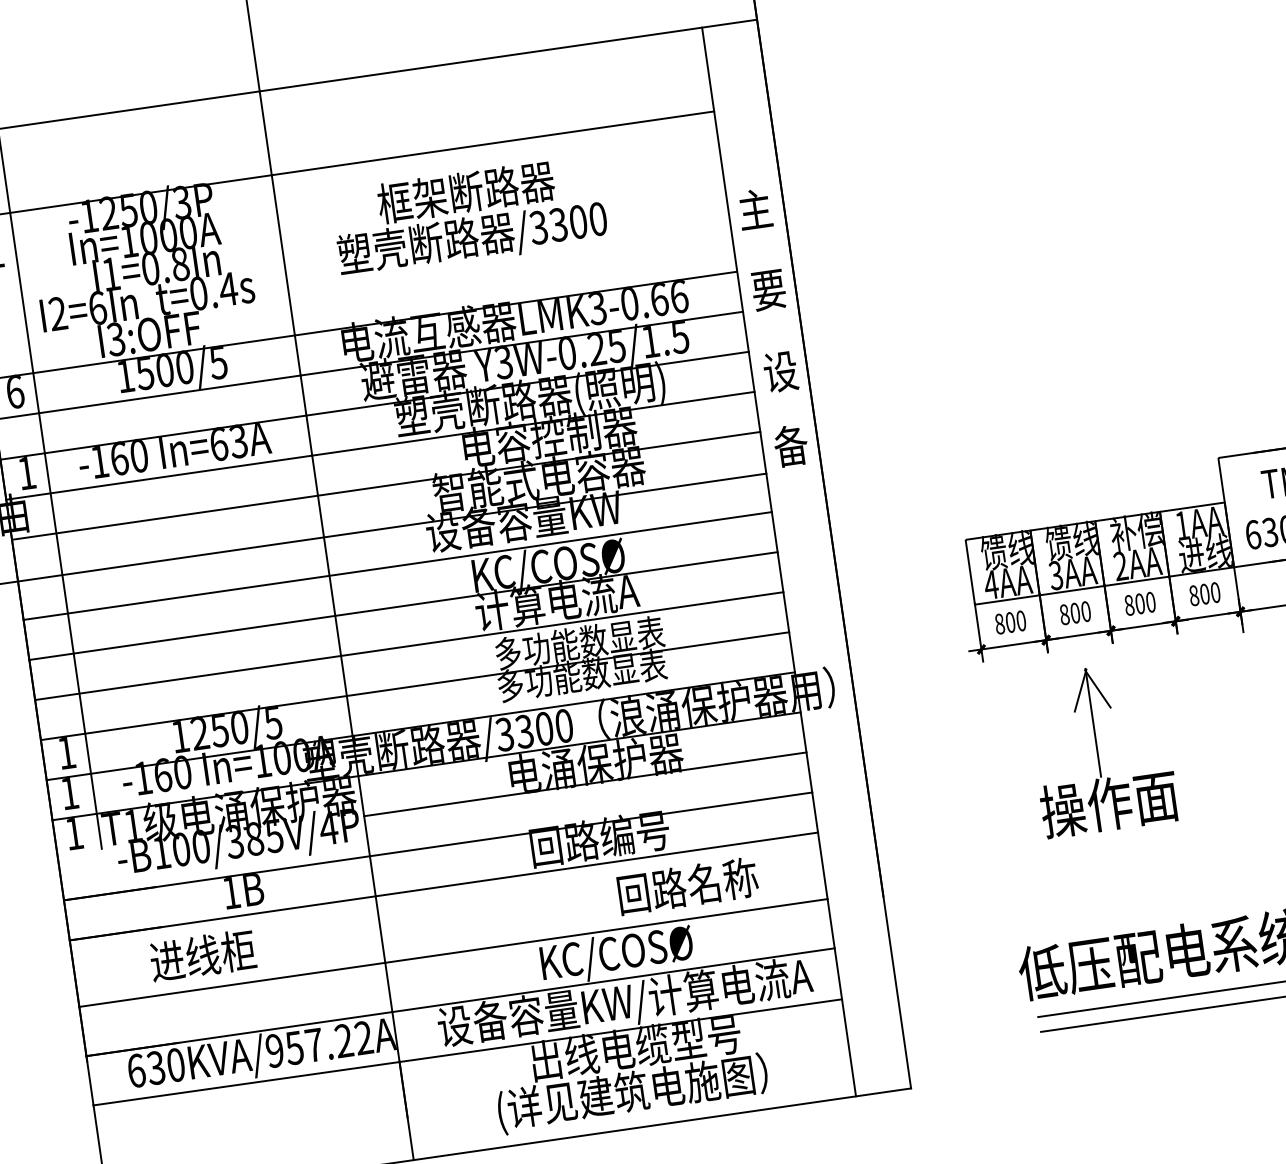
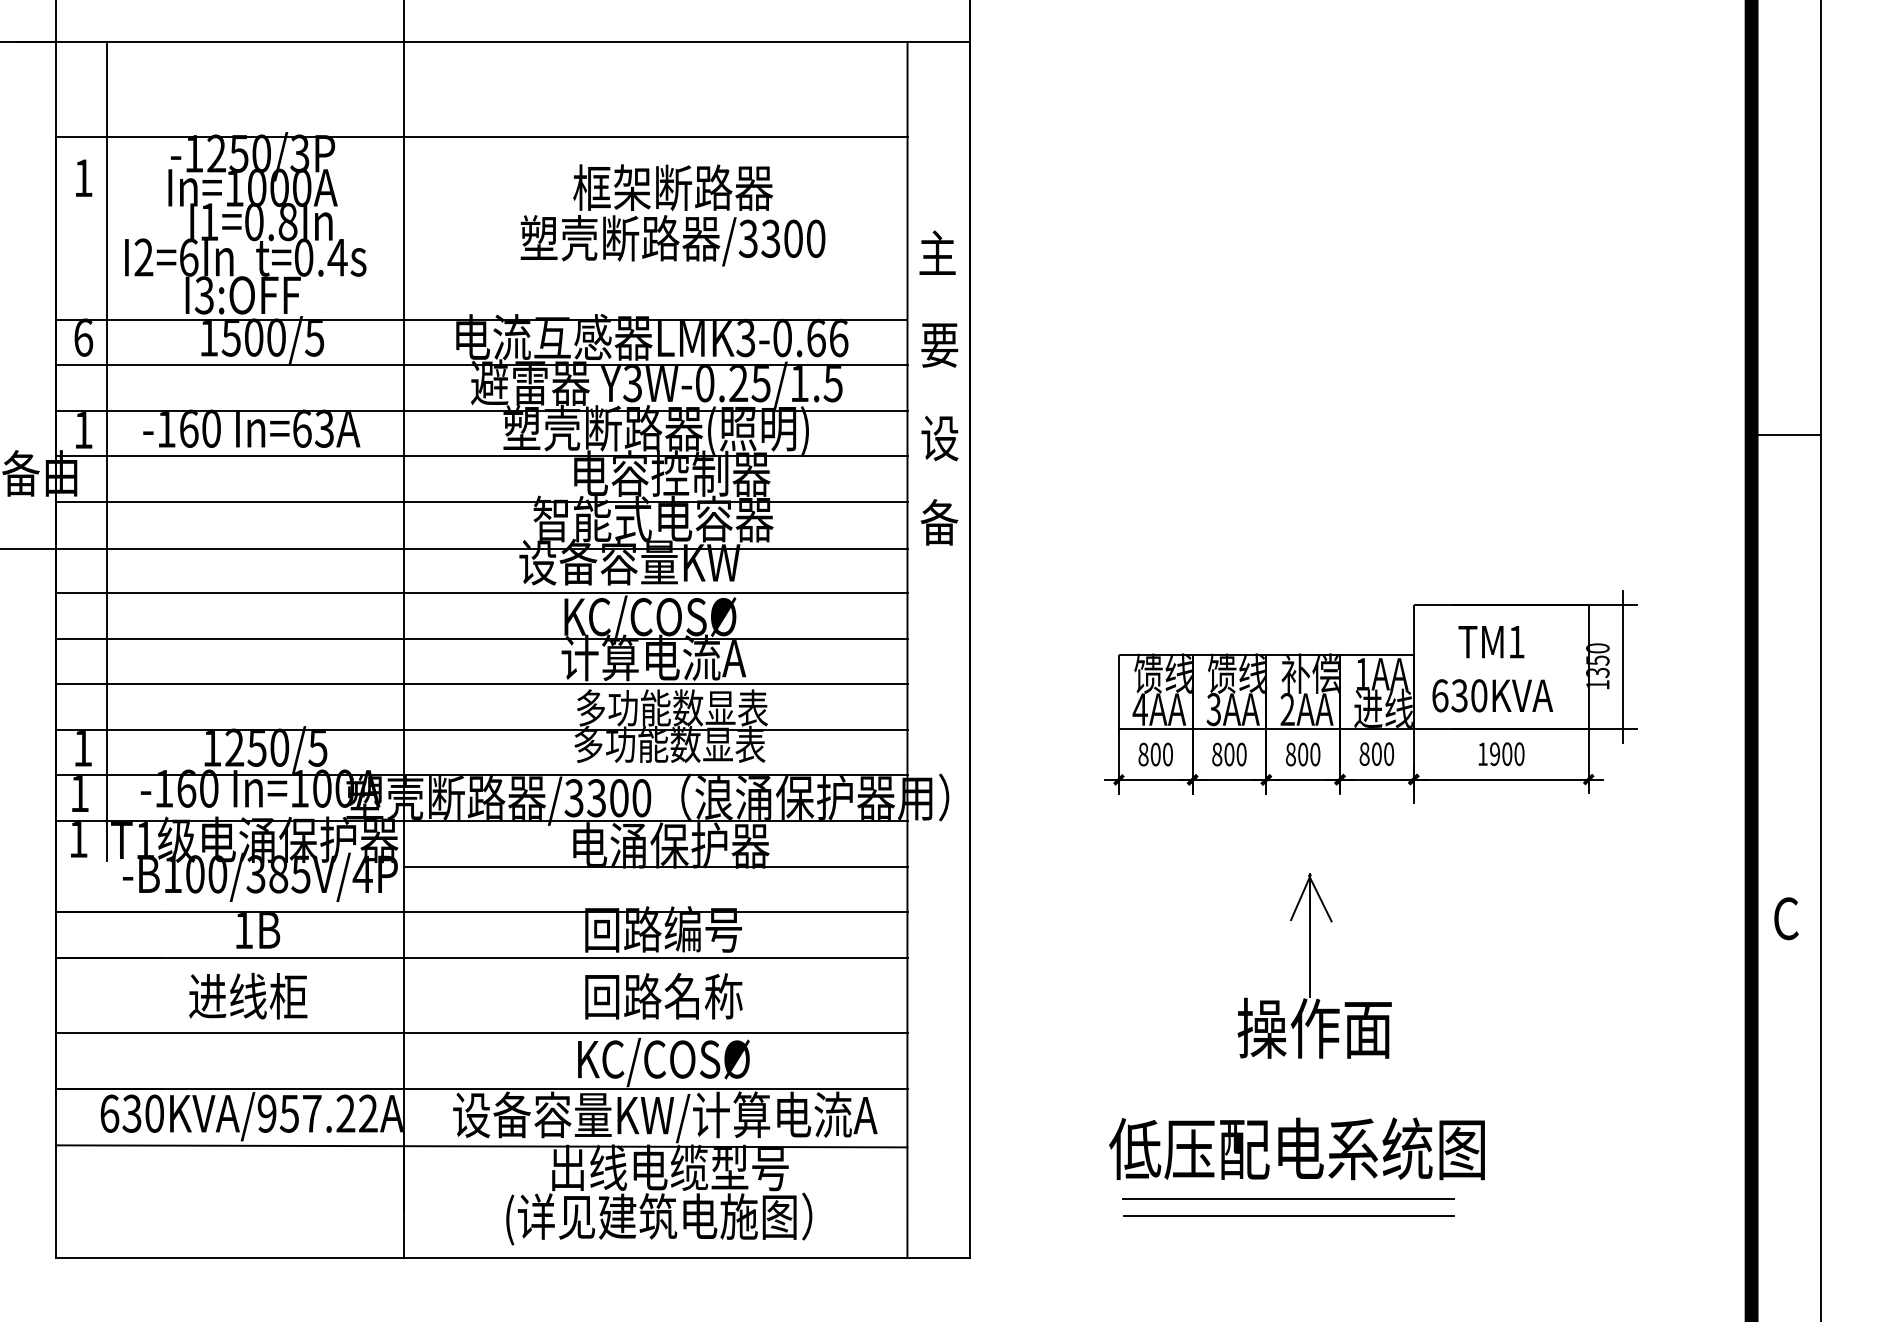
text: (469, 216) -> (672, 215), moved
part: (1101, 748) -> (1314, 965), moved
text: (687, 886) -> (663, 996), moved
text: (203, 955) -> (248, 995), moved

